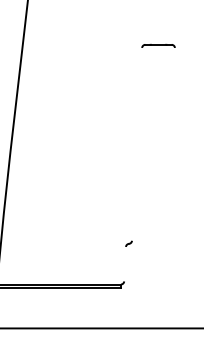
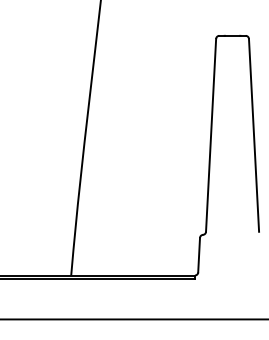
line: (137, 143) -> (211, 134), added
line: (179, 143) -> (253, 134), added
line: (125, 263) -> (199, 254), added

